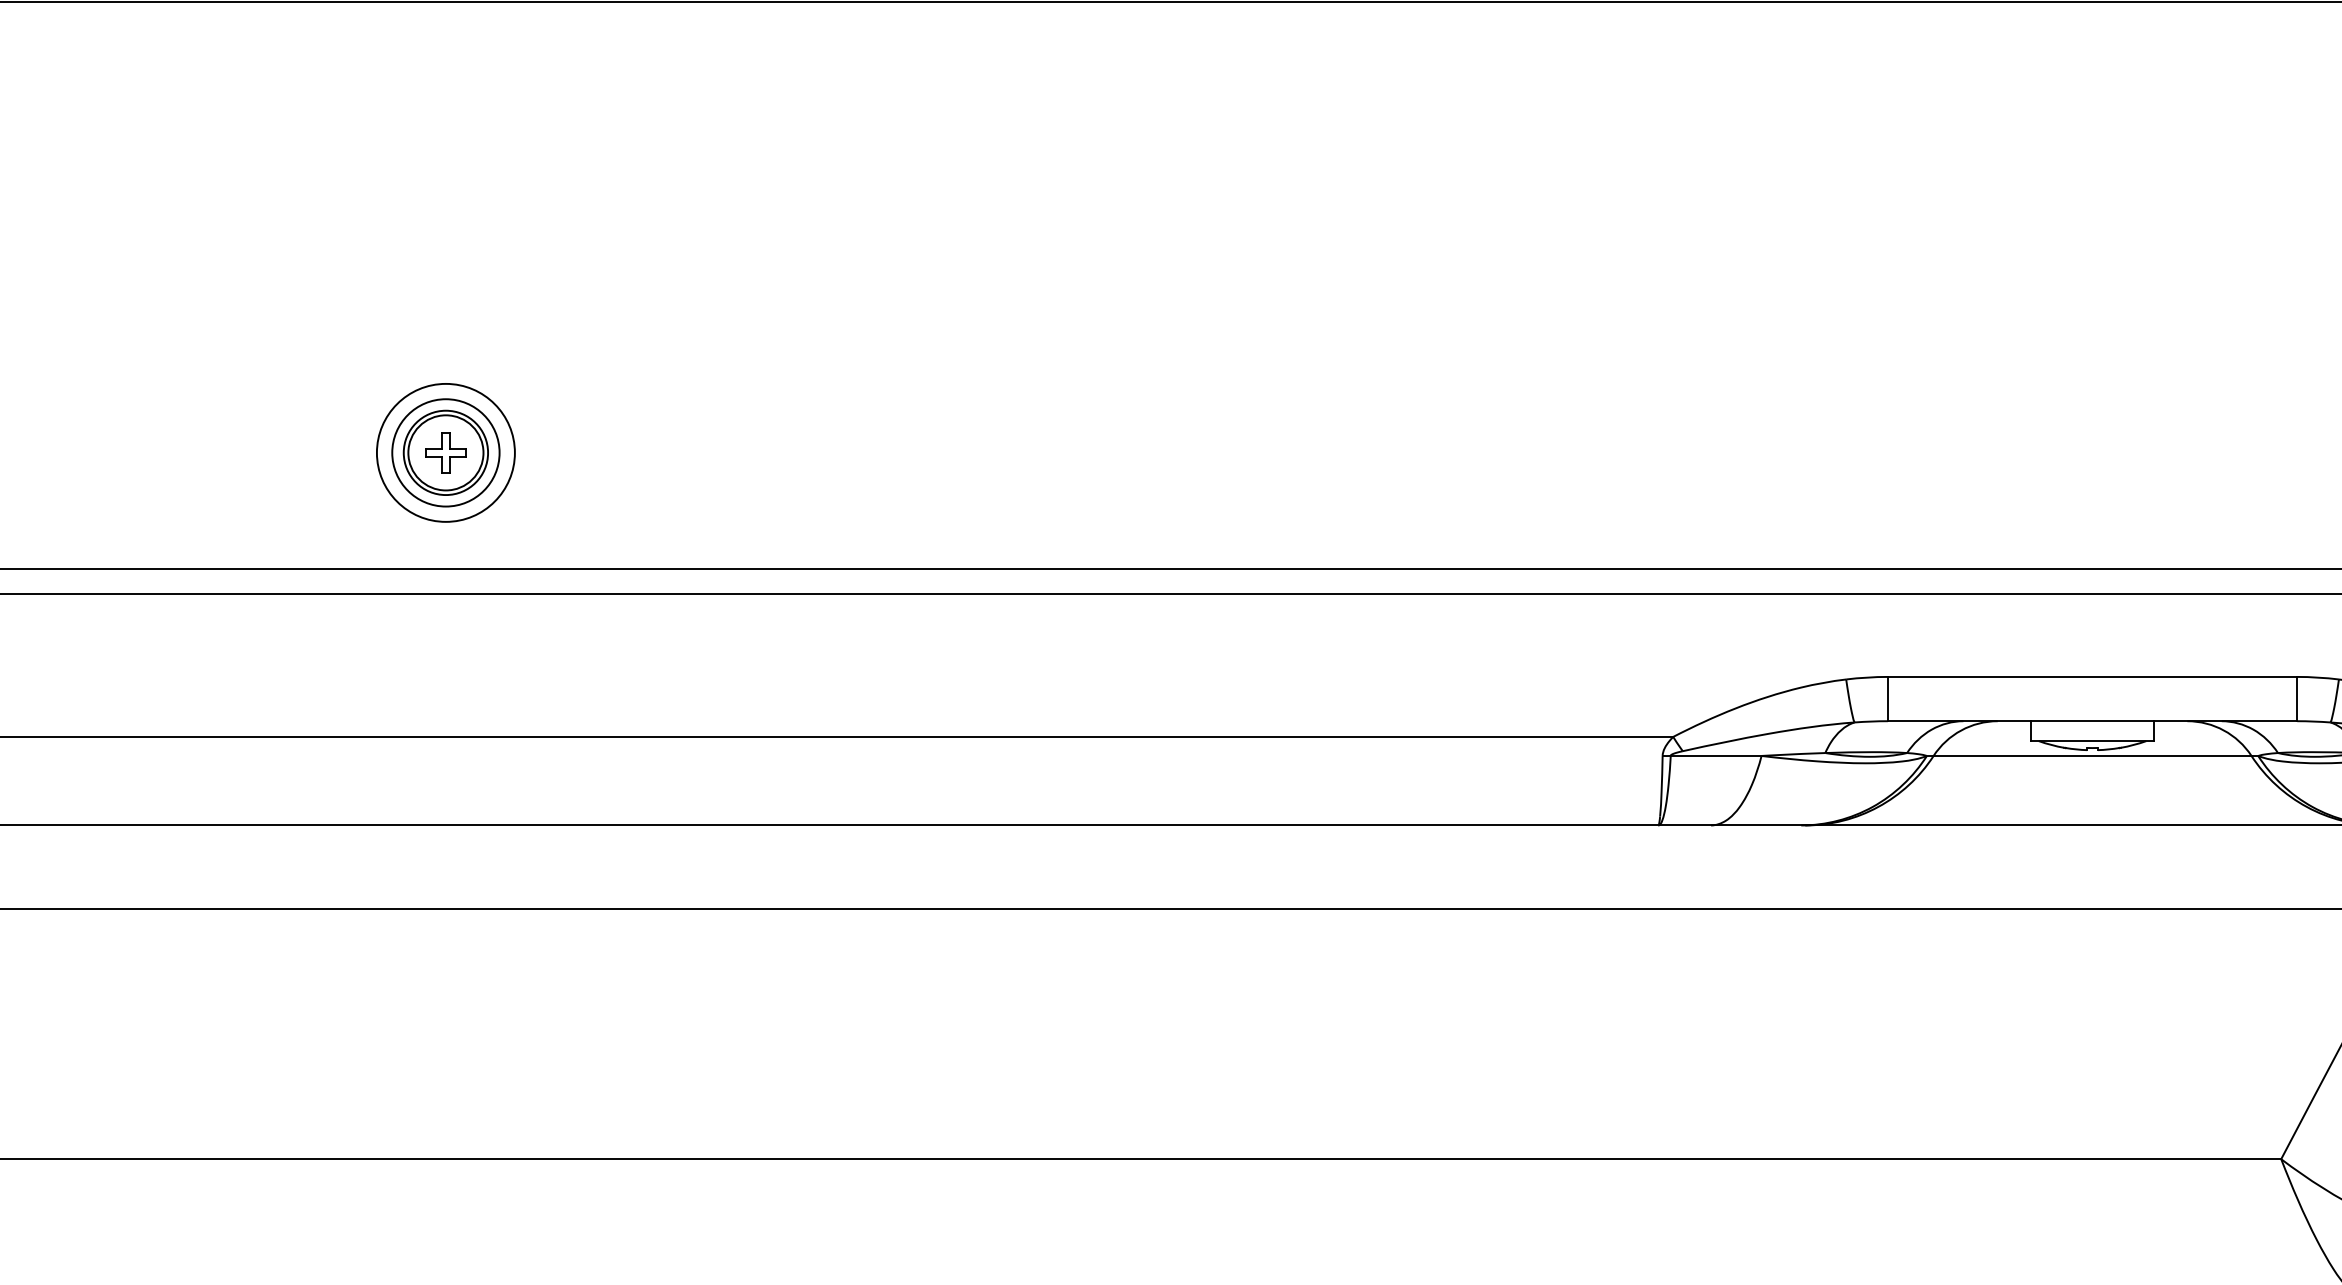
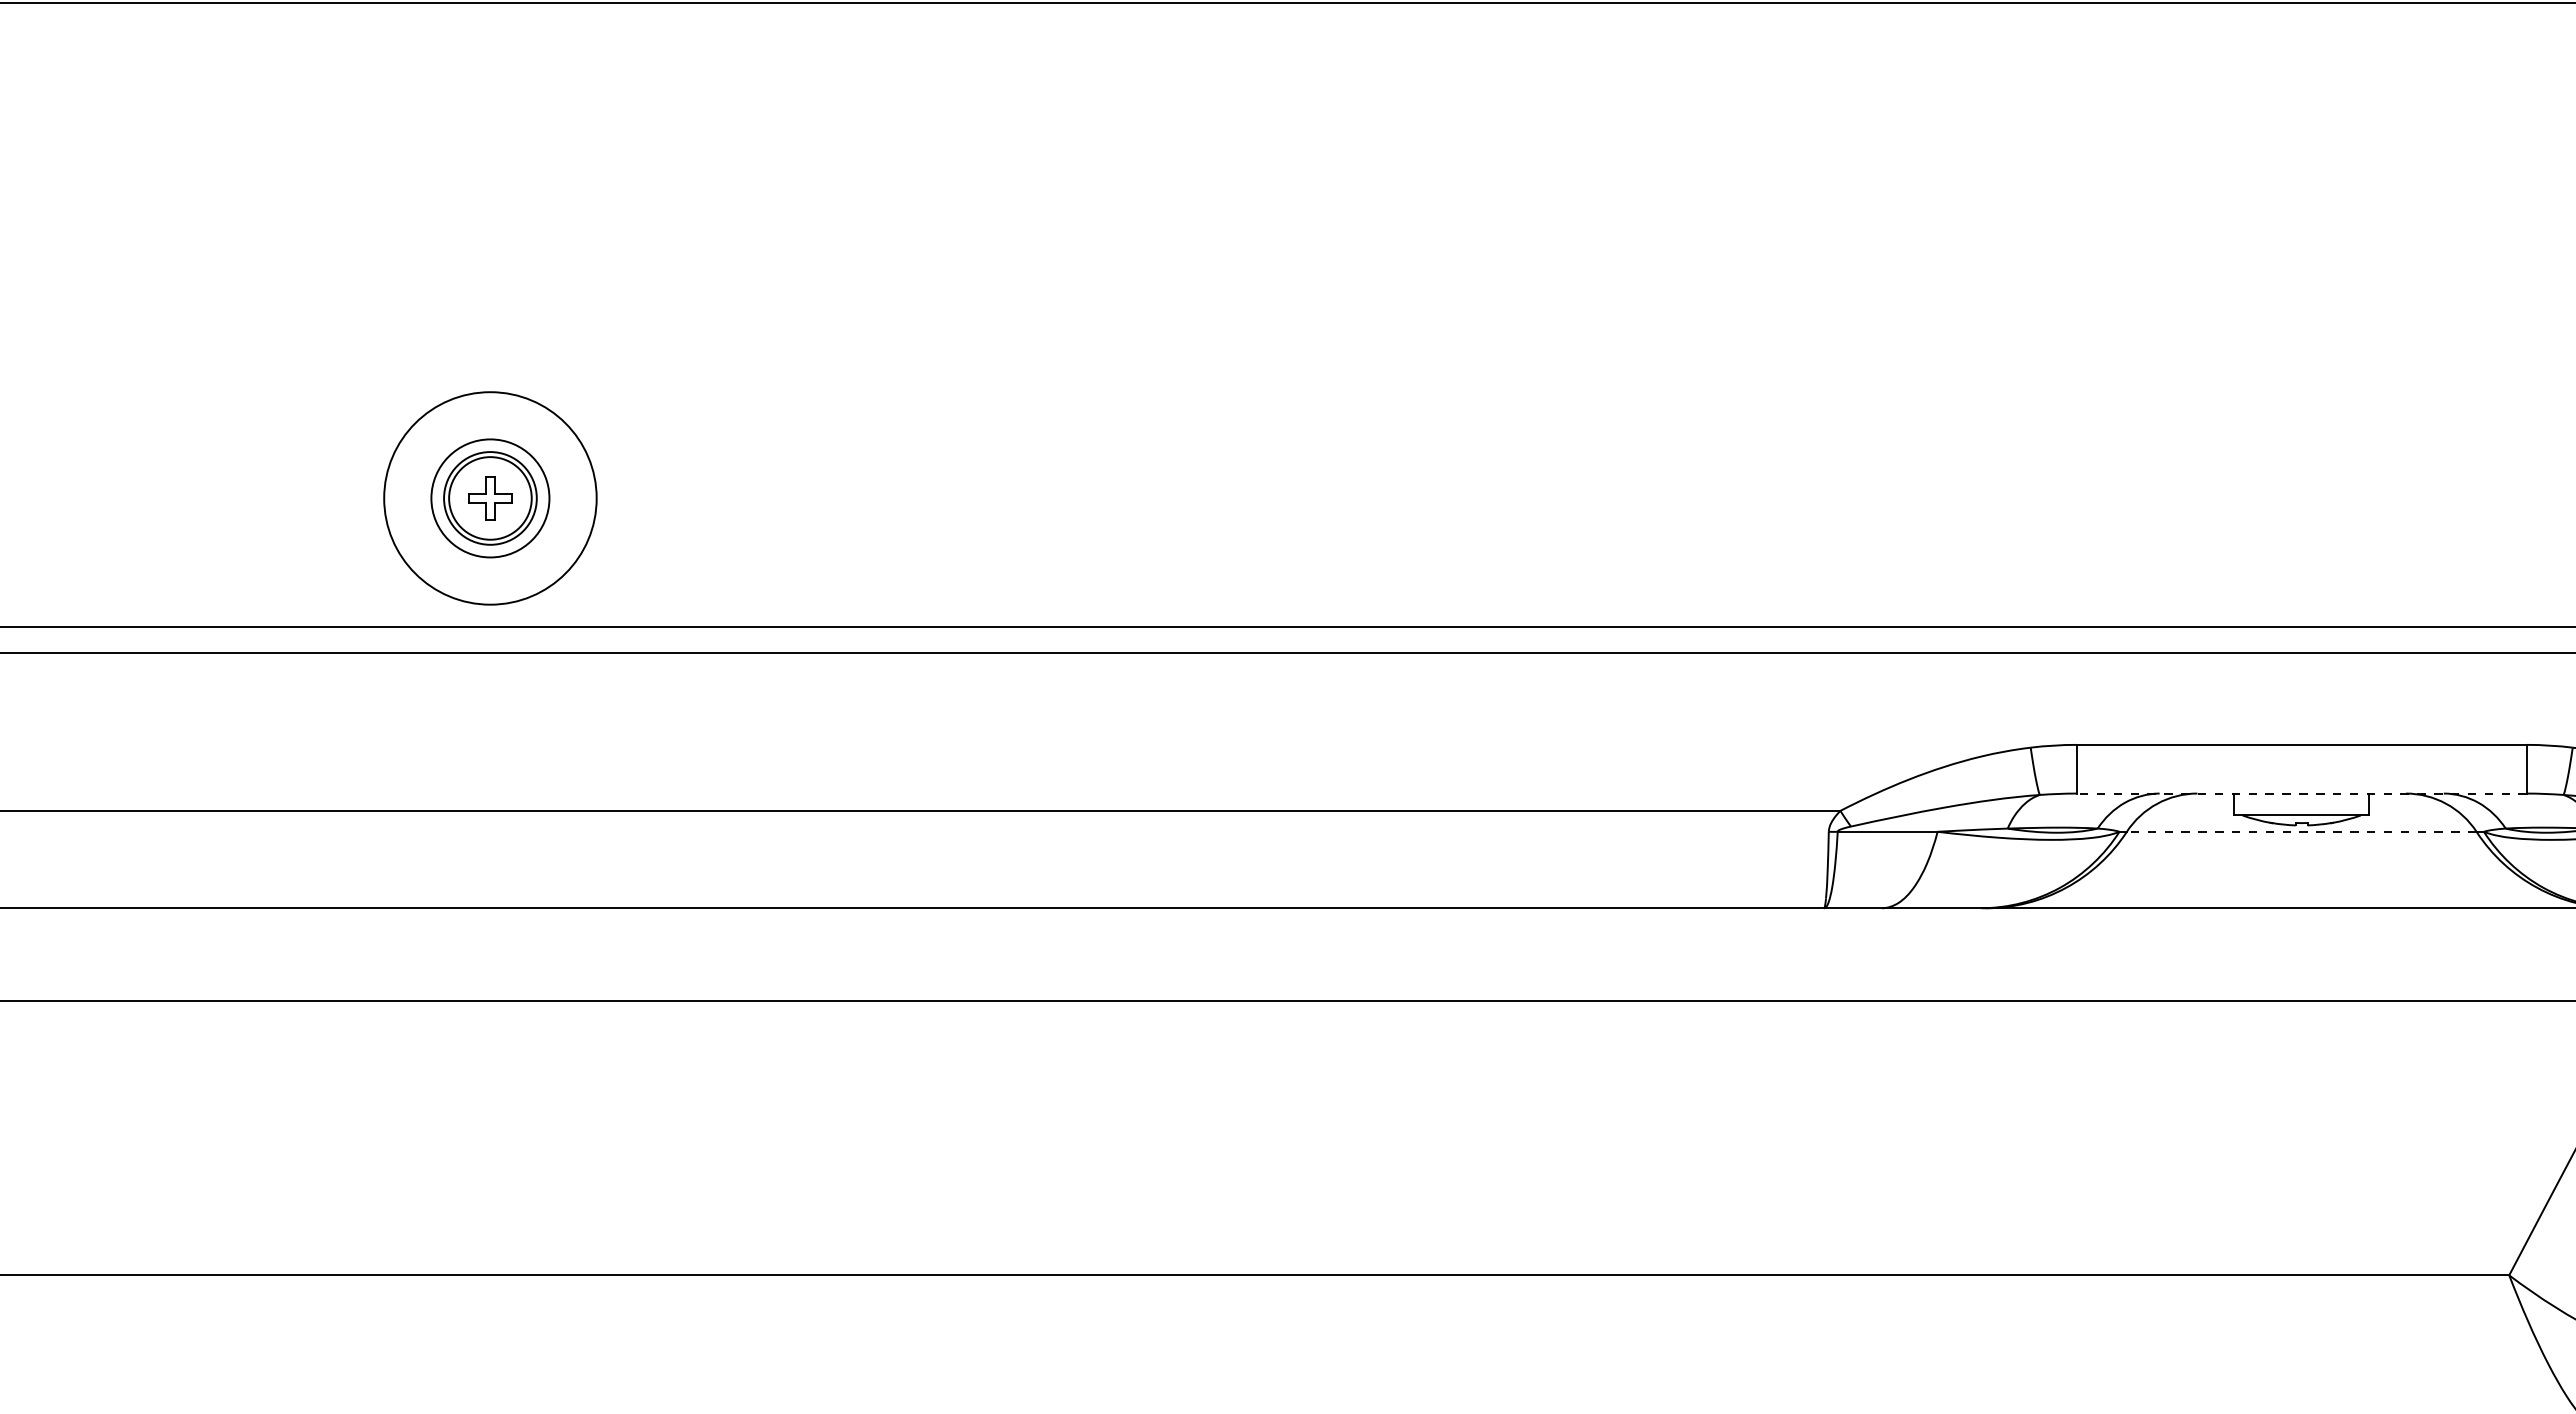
circle: (445, 452) -> (490, 498), size x1.4
line: (2092, 721) -> (2301, 793), solid -> dashed
line: (2092, 755) -> (2301, 831), solid -> dashed

